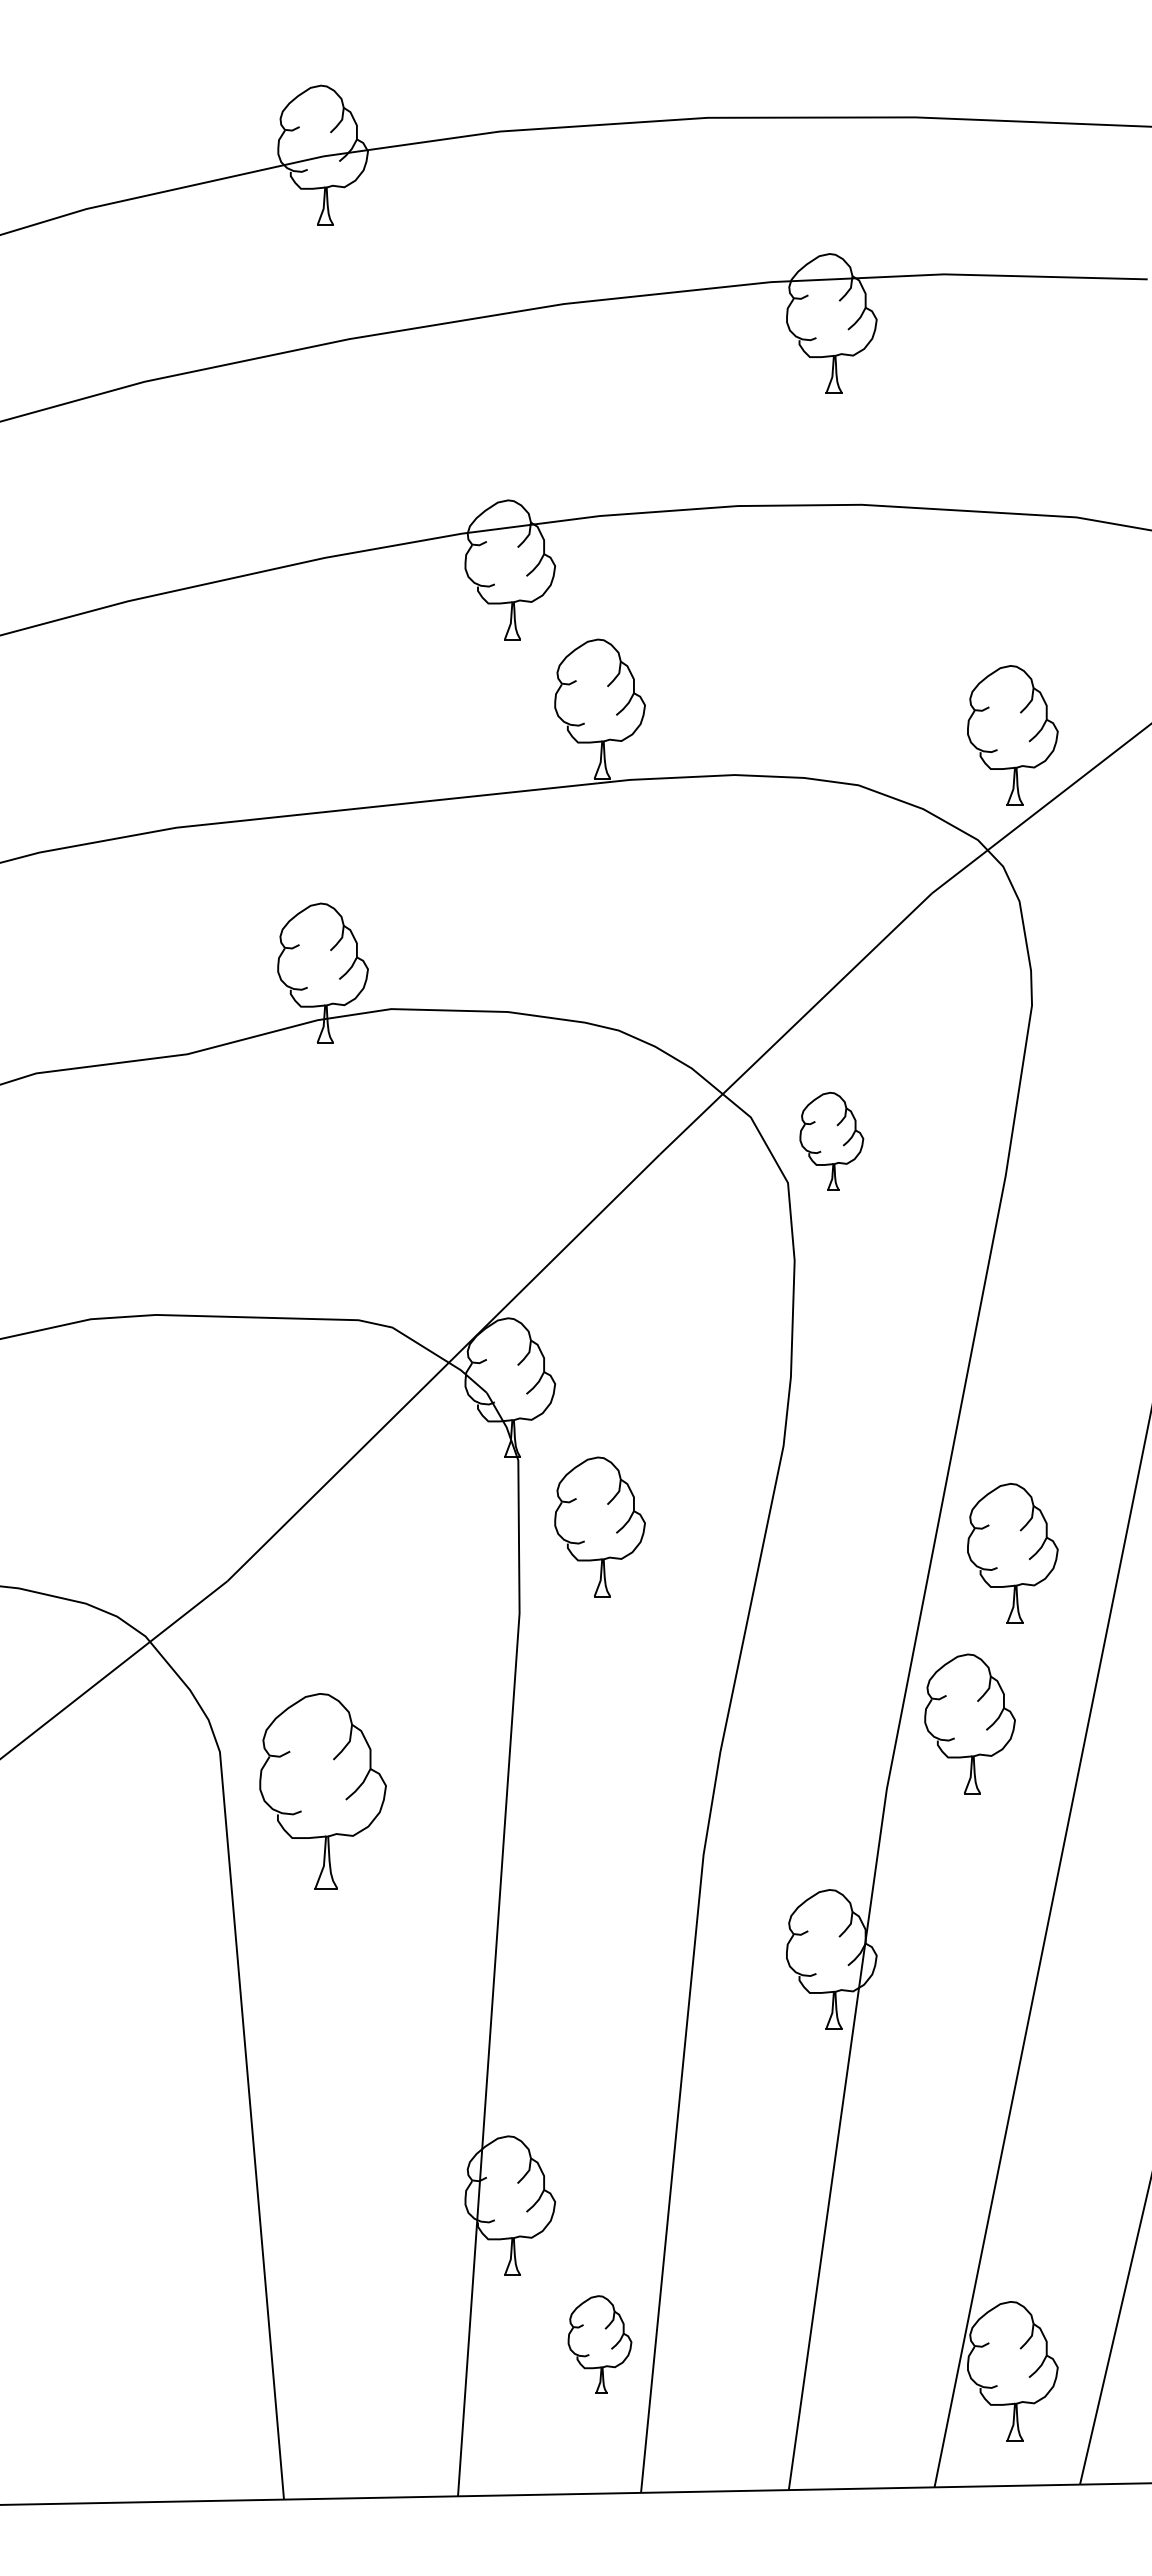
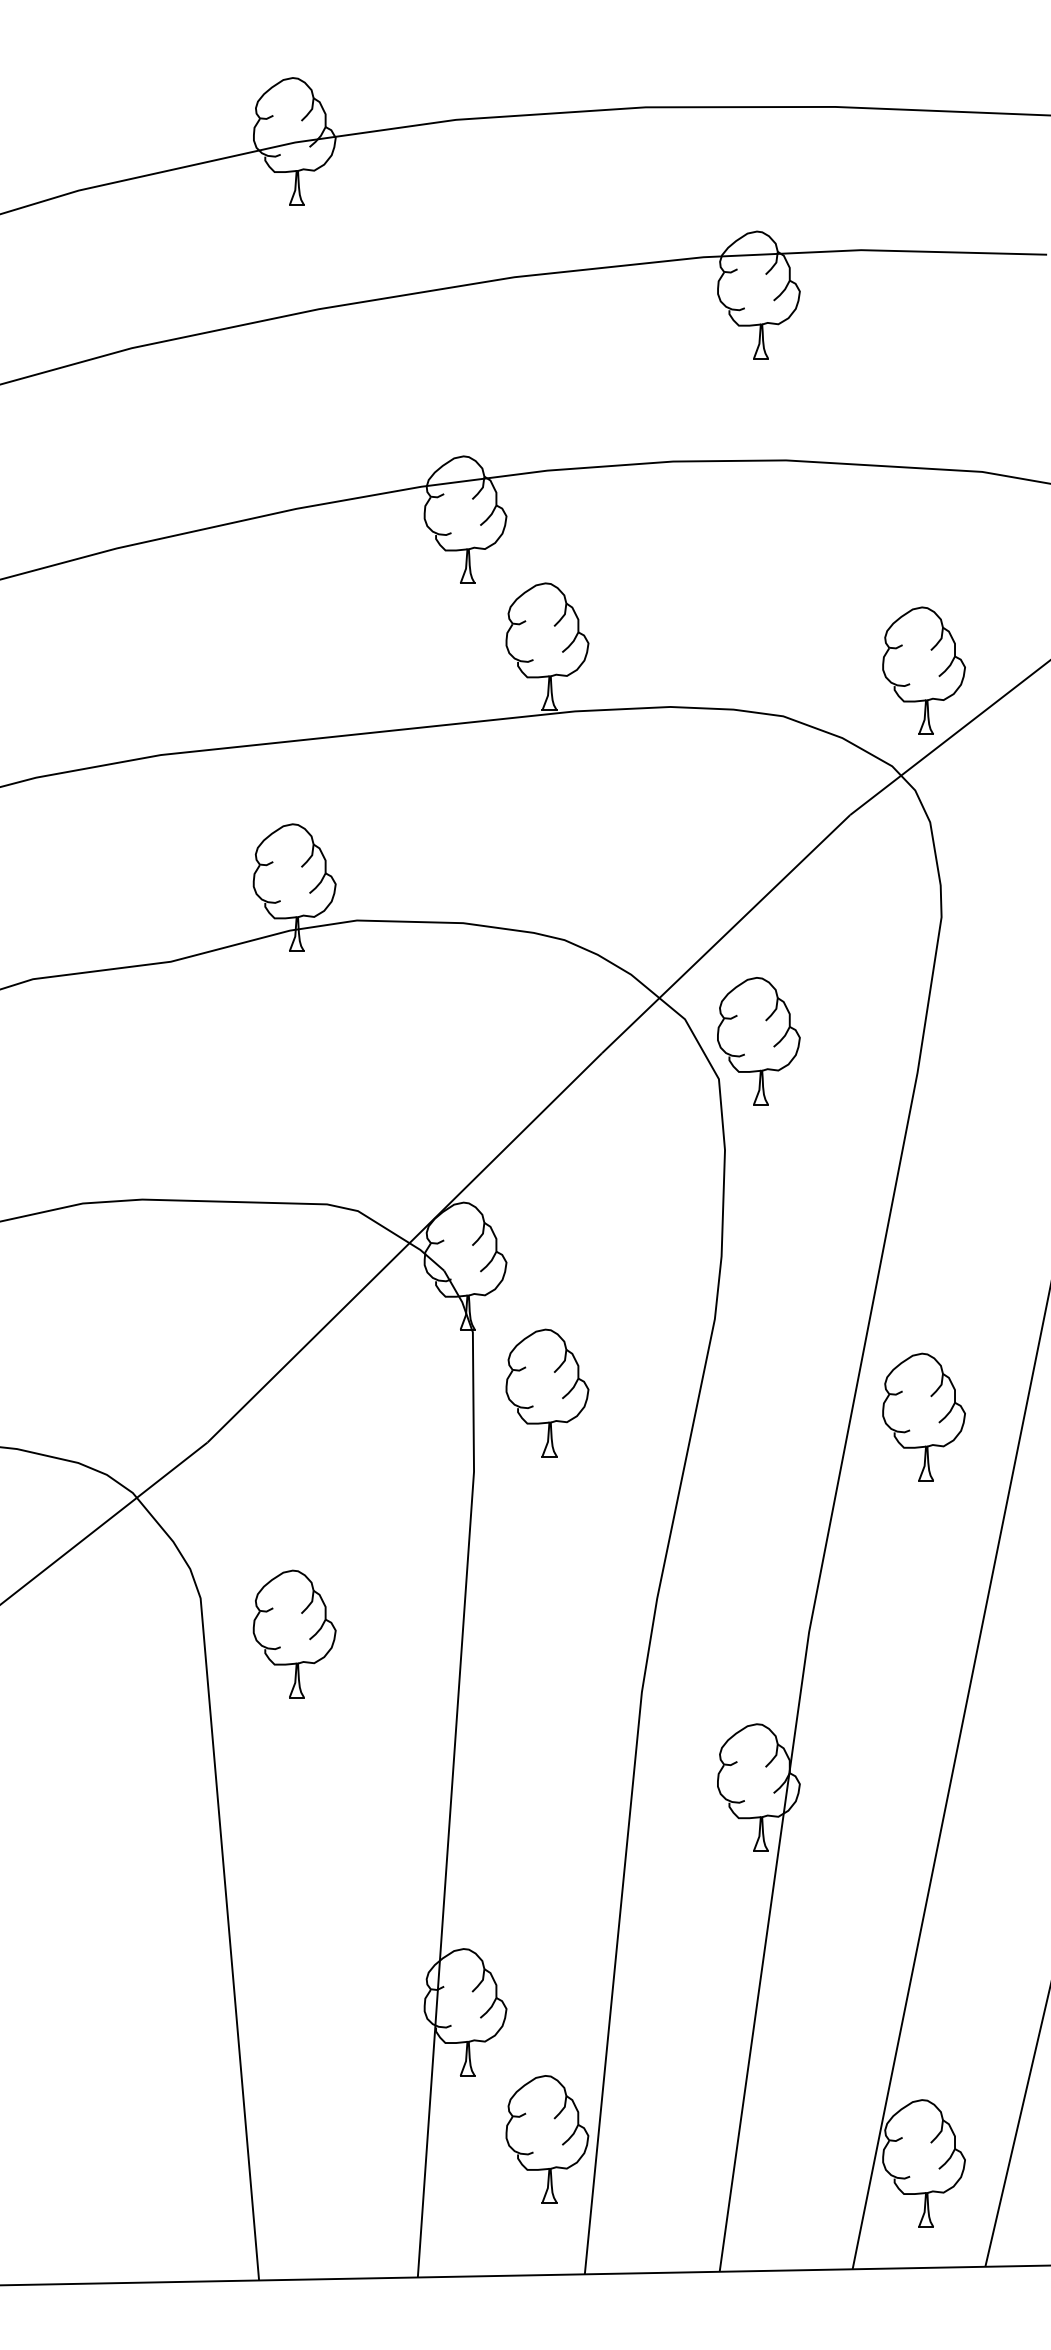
part: (831, 1141) -> (758, 1041), size x1.43
part: (969, 1723) -> (884, 1572), removed
part: (322, 1790) -> (294, 1633), size x0.71
part: (599, 2344) -> (546, 2138), size x1.43

